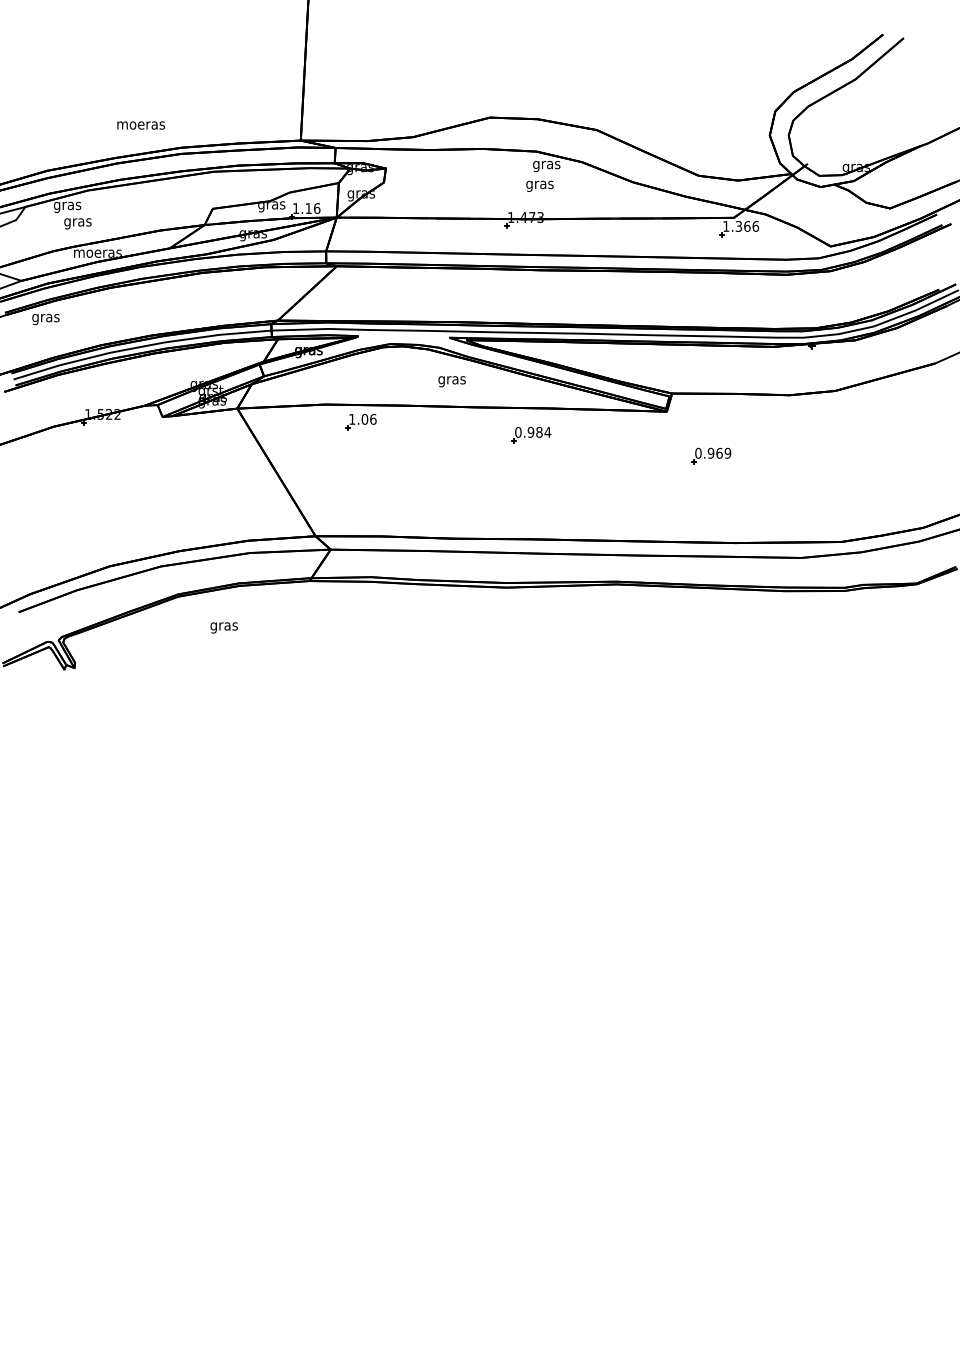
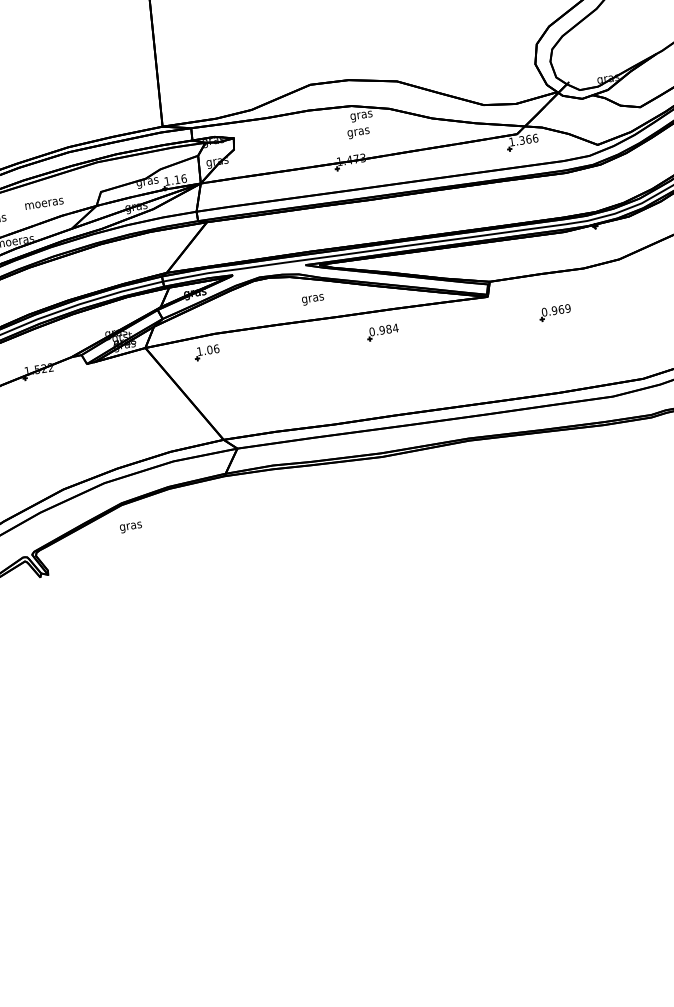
text: (140, 125) -> (43, 203), moved
part: (360, 421) -> (206, 352), moved
part: (711, 455) -> (555, 312), moved
text: (223, 627) -> (130, 527), moved

